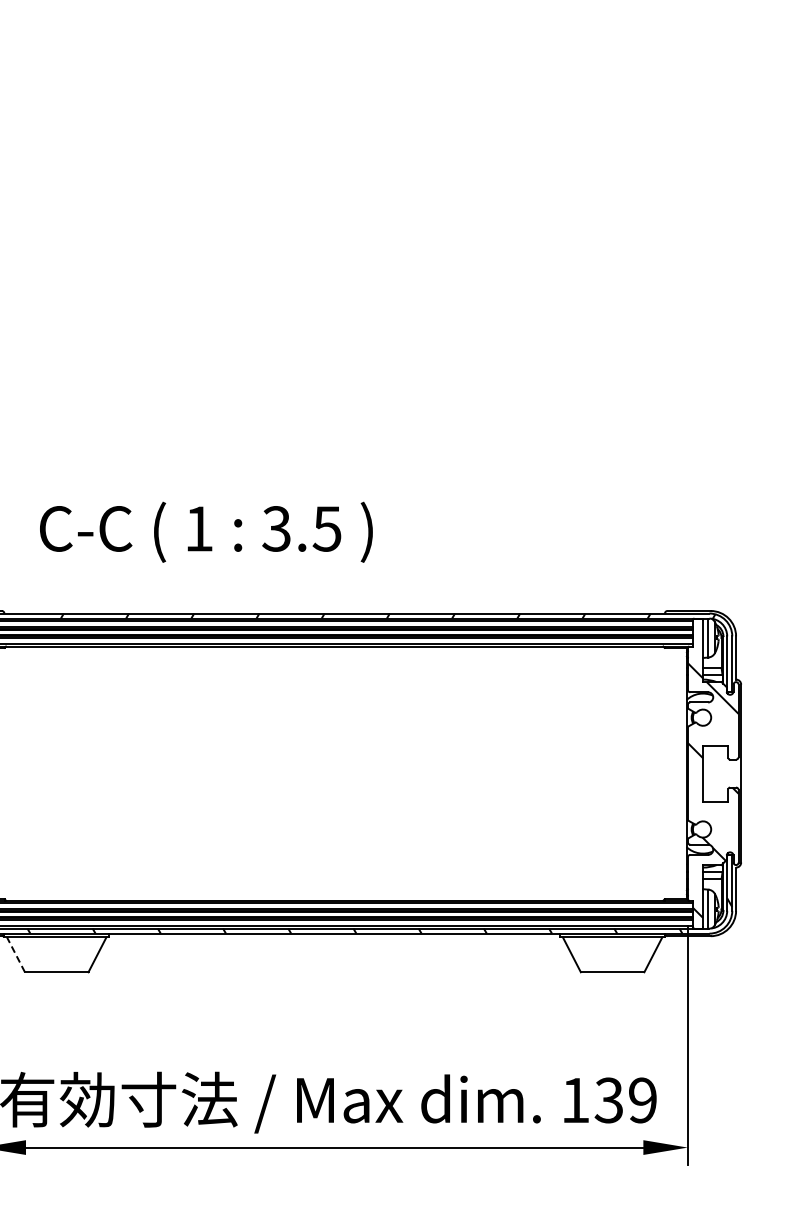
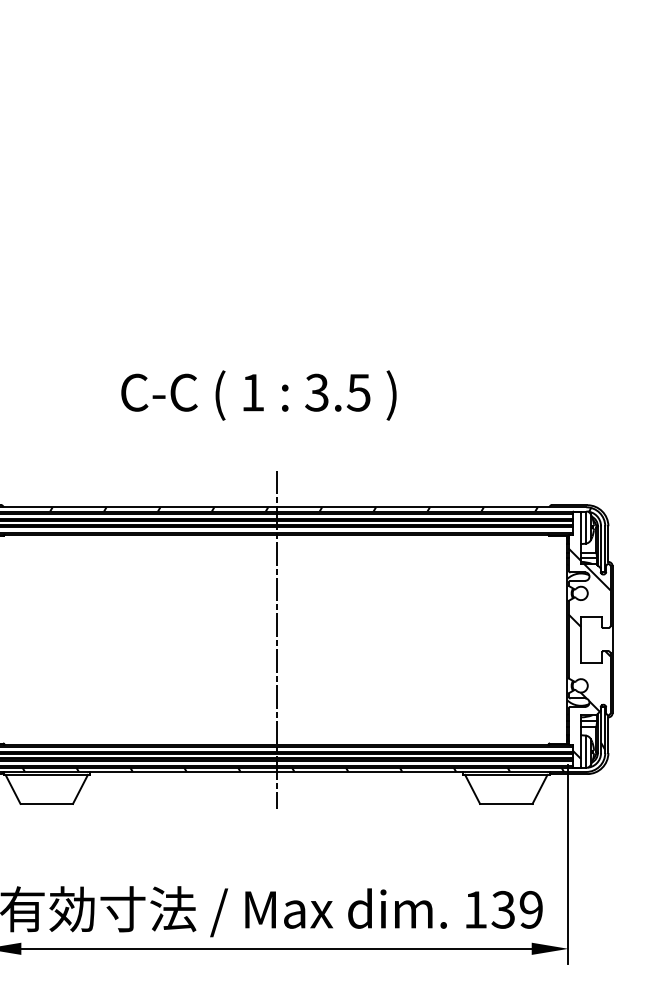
text: (206, 531) -> (259, 394), moved
line: (334, 773) -> (276, 639), added
line: (15, 954) -> (12, 789), dashed -> solid

